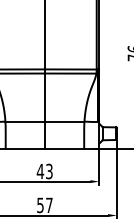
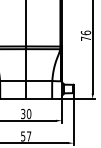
text: (43, 172) -> (25, 114), 43 -> 30

